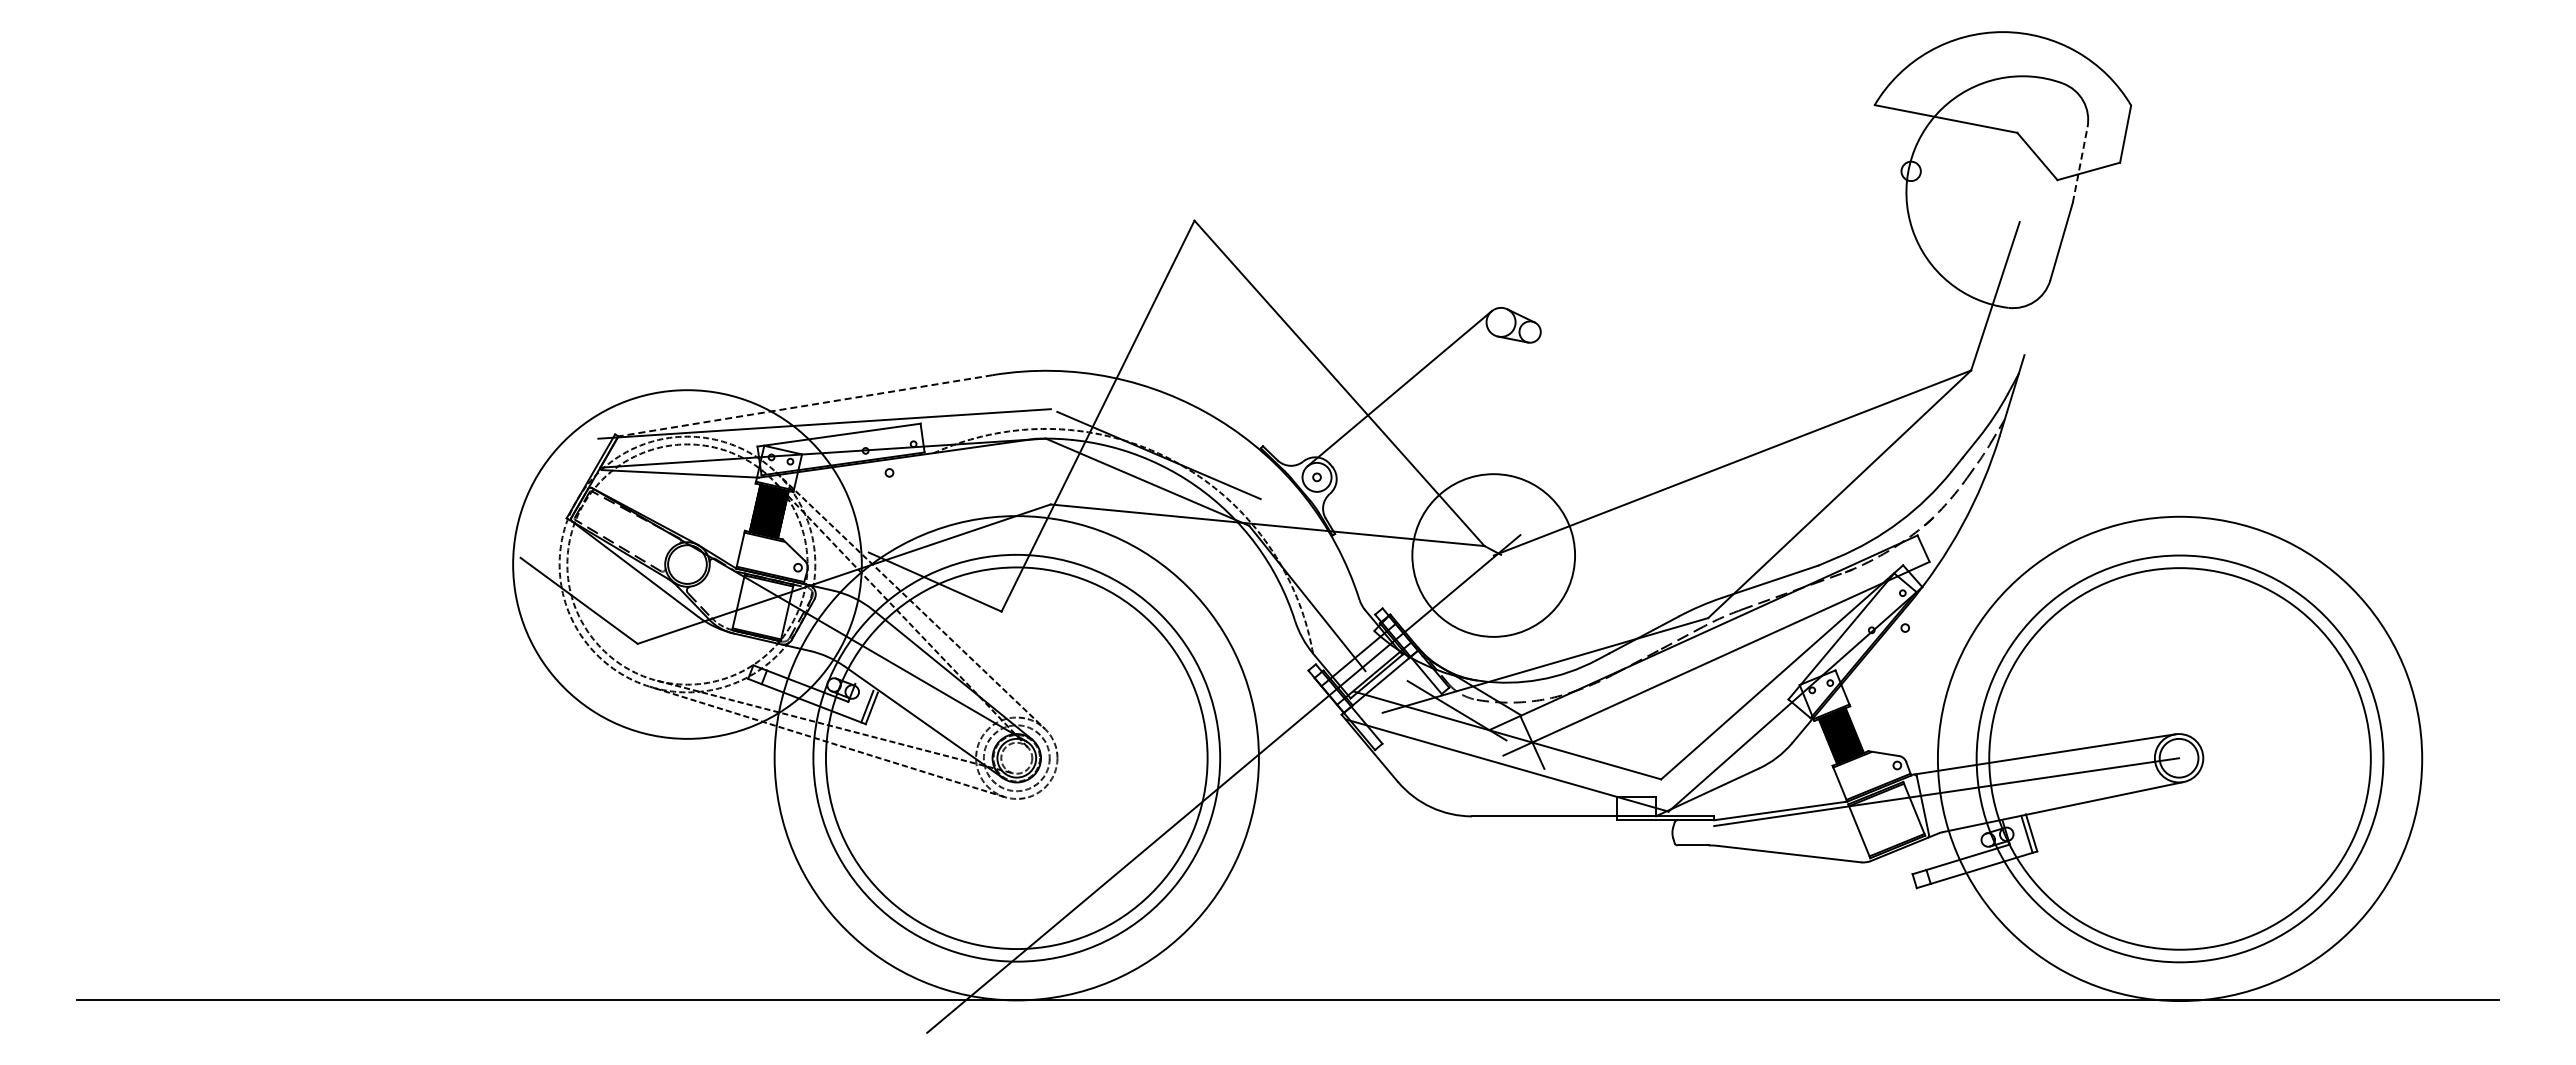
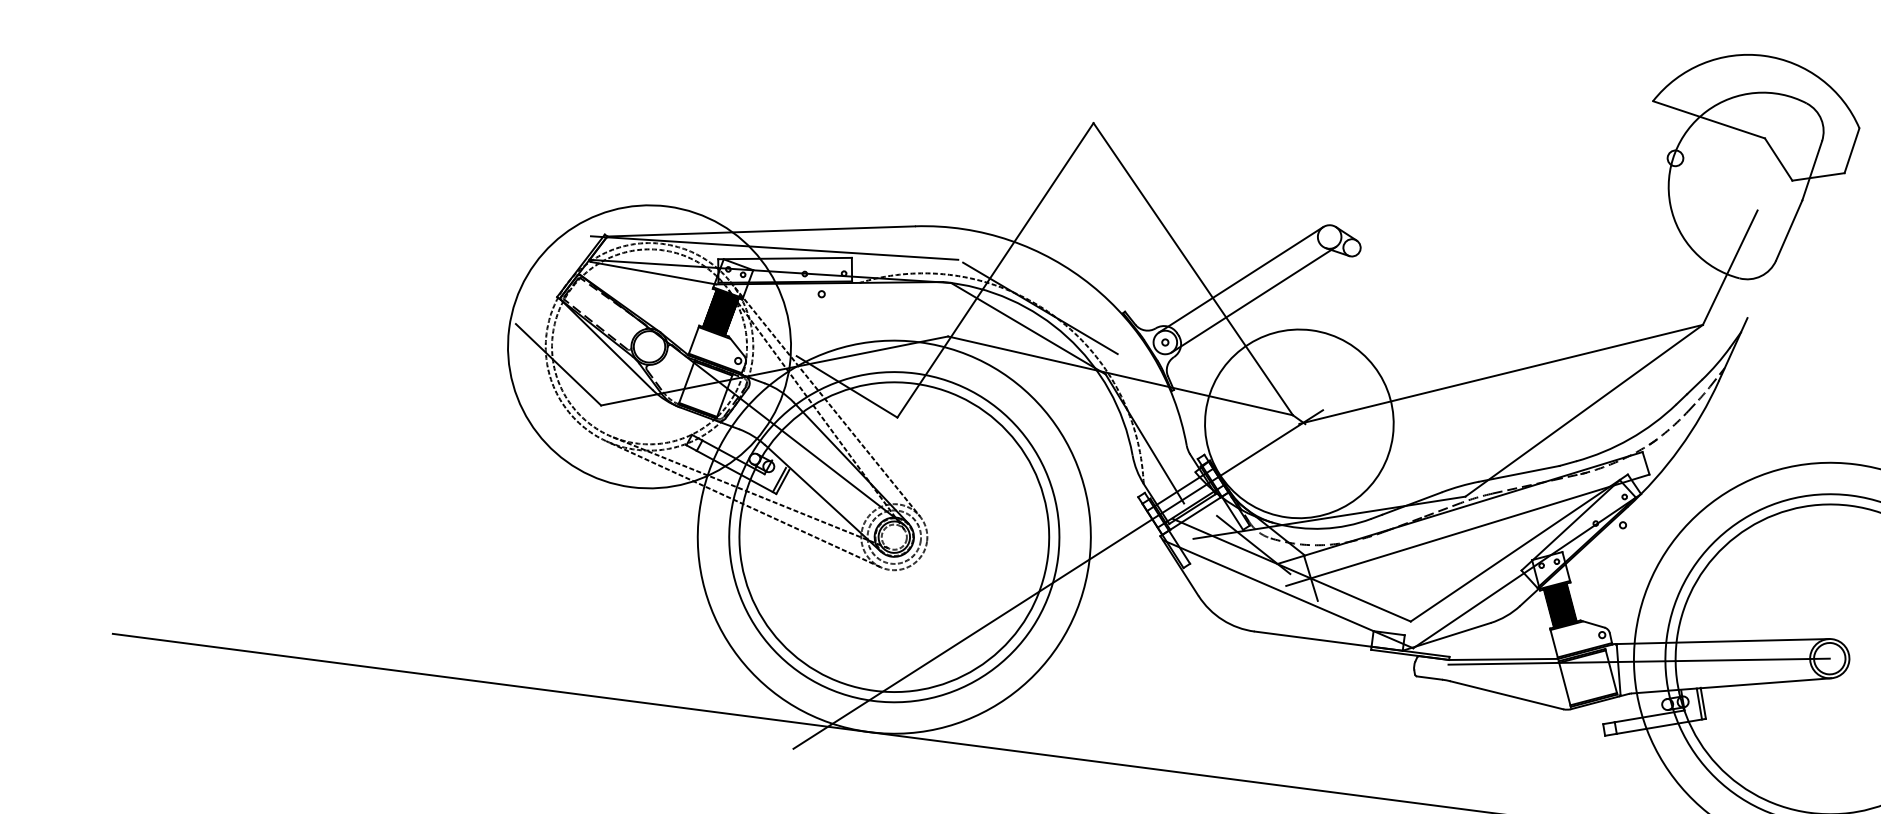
line: (2080, 164) -> (1812, 170), dashed -> solid
line: (806, 405) -> (761, 231), dashed -> solid
line: (1418, 410) -> (1253, 299), added
circle: (1493, 555) -> (1299, 423), size x1.43

